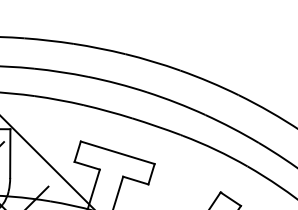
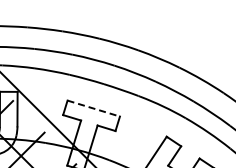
line: (118, 152) -> (94, 108), solid -> dashed

